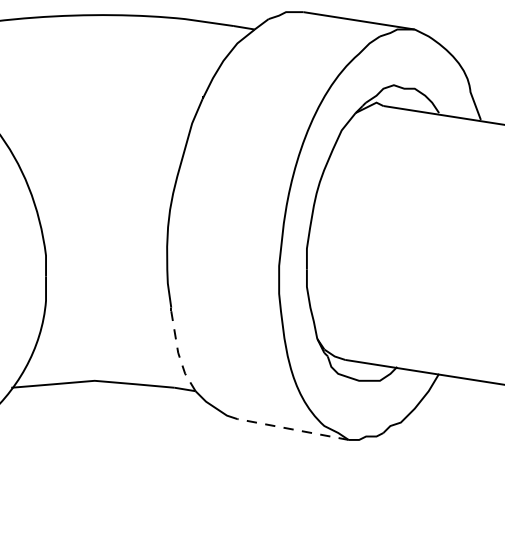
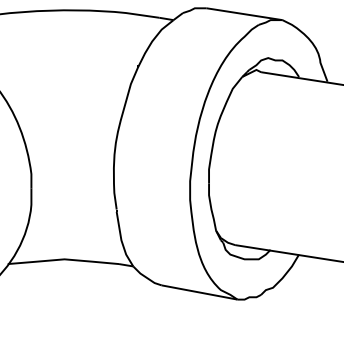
line: (178, 353) -> (121, 240), dashed -> solid
line: (292, 429) -> (199, 292), dashed -> solid

